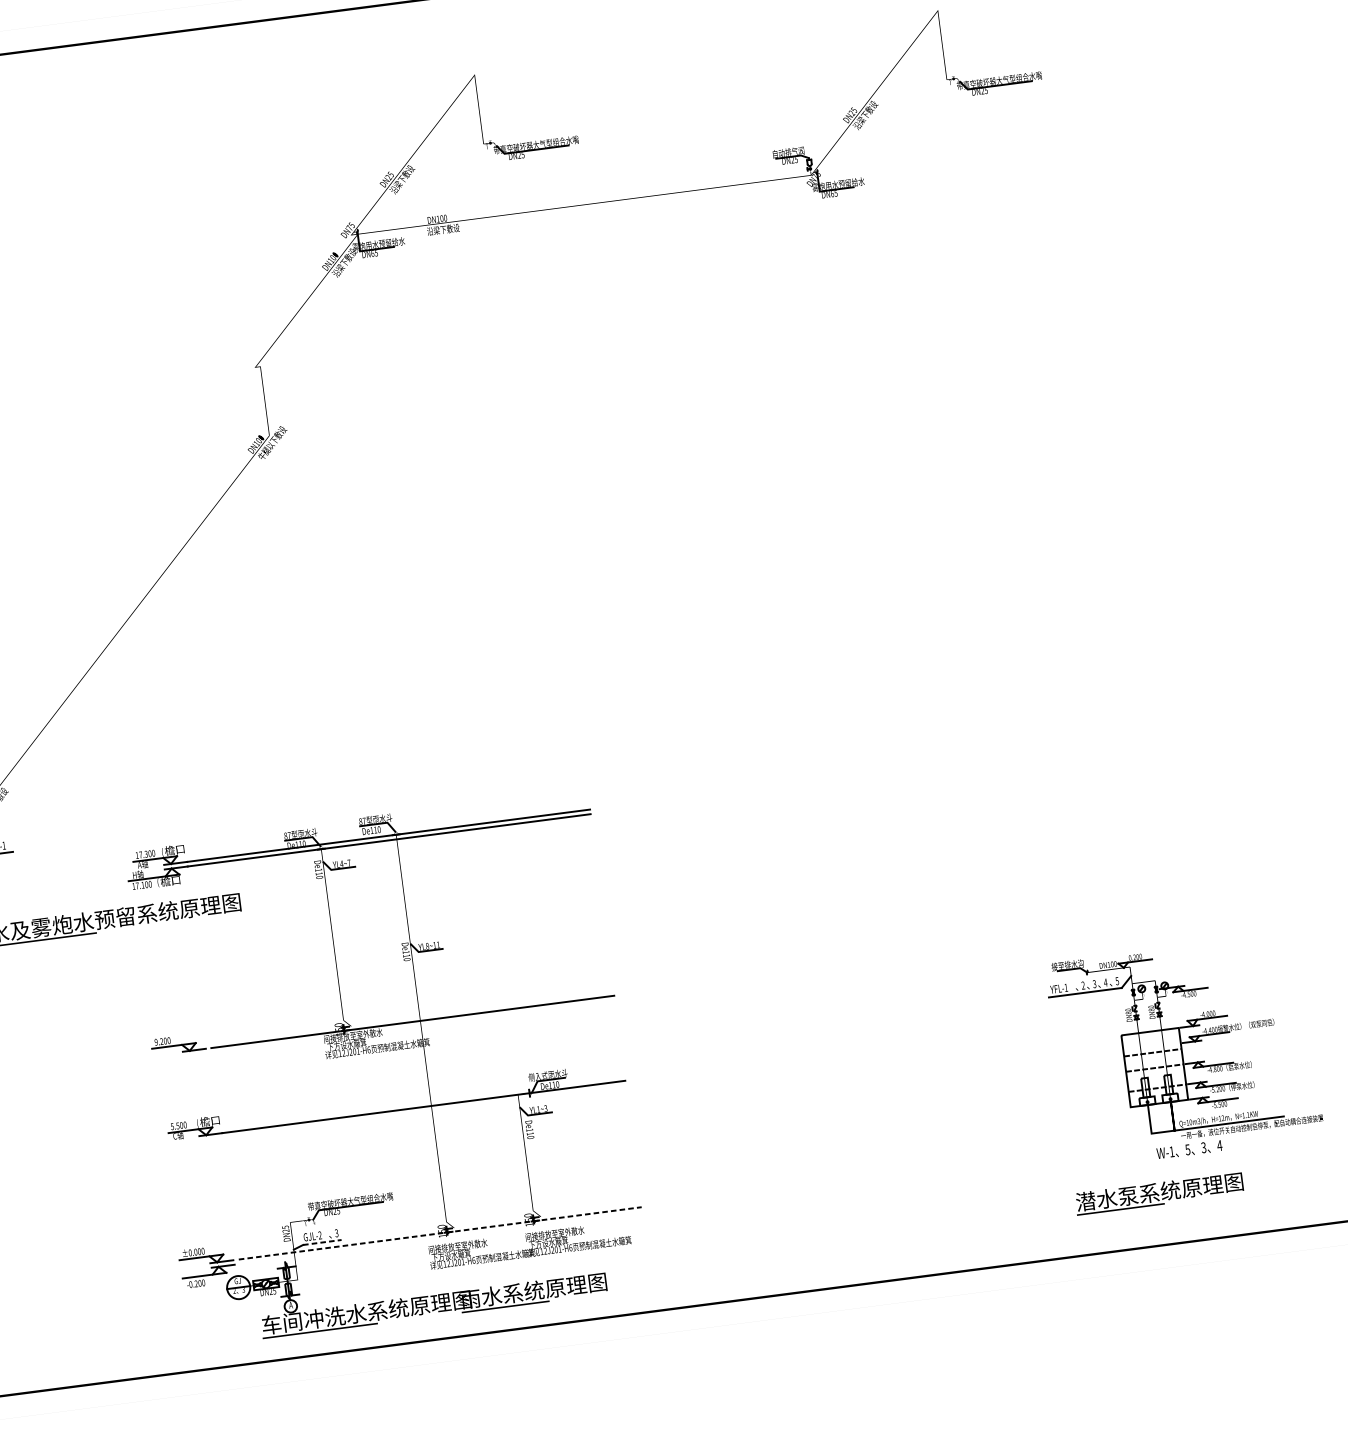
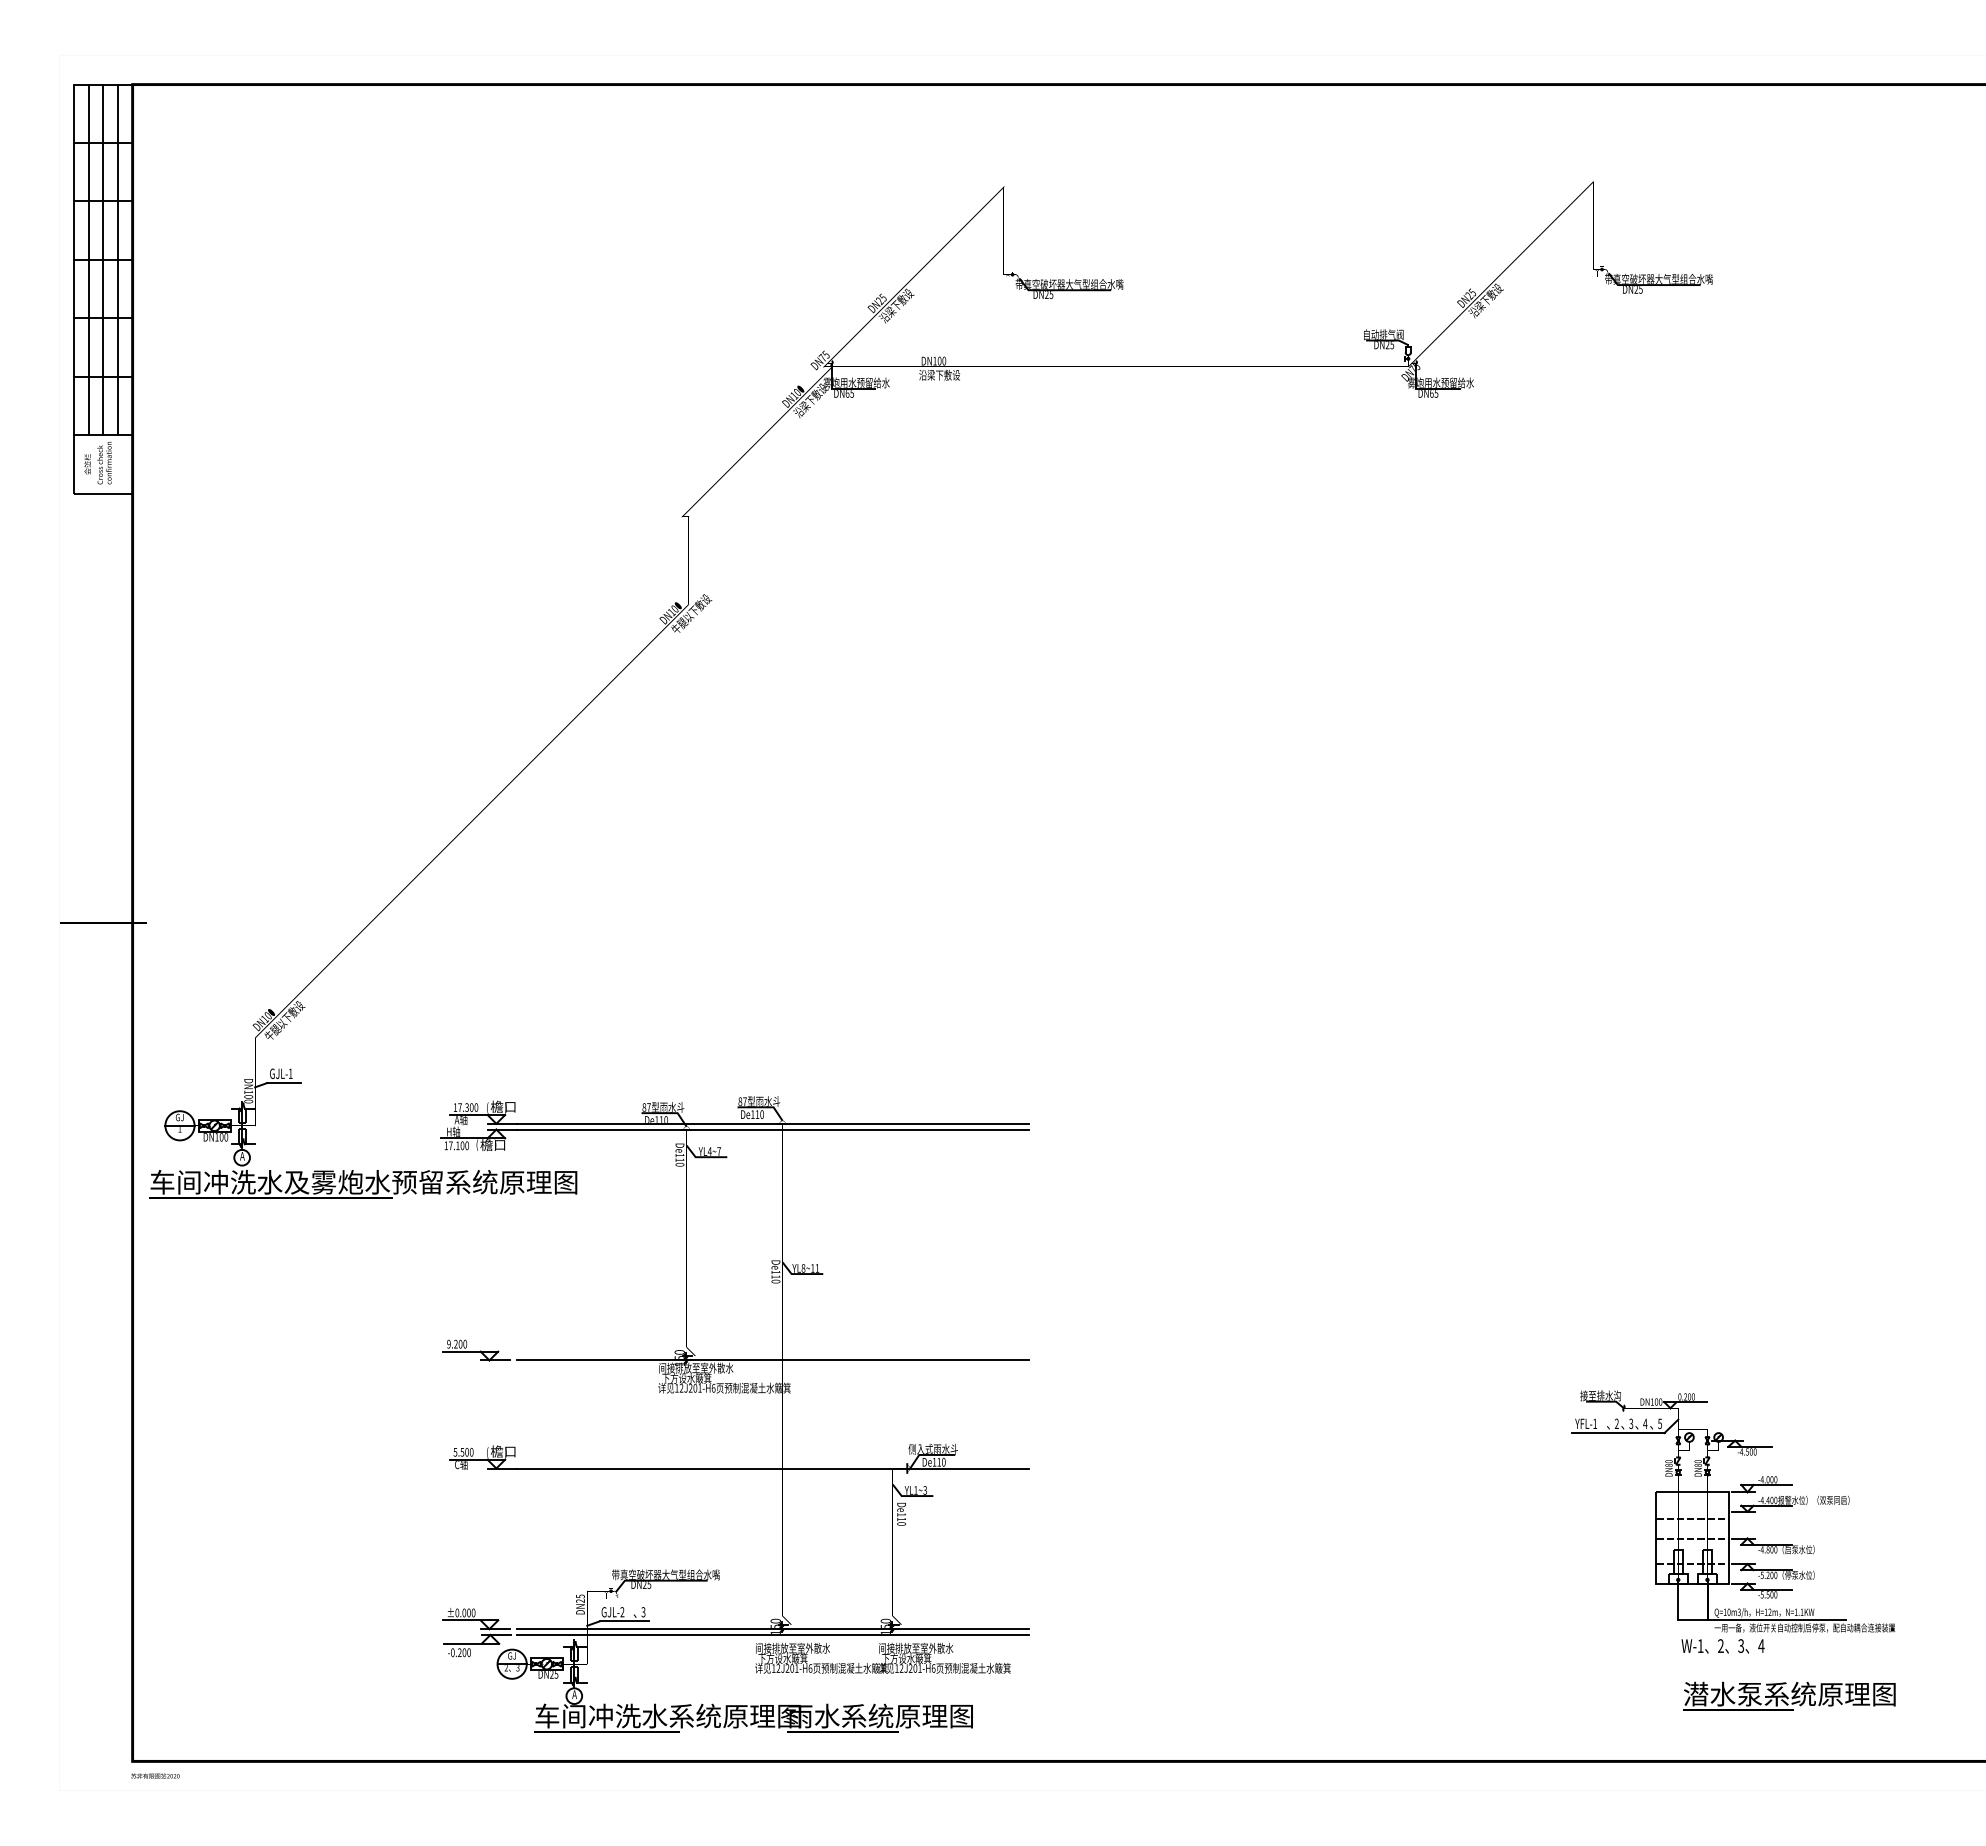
text: (1187, 1150) -> (1720, 1646), 5 -> 2
text: (1159, 1193) -> (1789, 1695), moved
line: (440, 1233) -> (773, 1629), dashed -> solid
line: (440, 1238) -> (772, 1635), added
line: (322, 1242) -> (624, 1621), dashed -> solid

